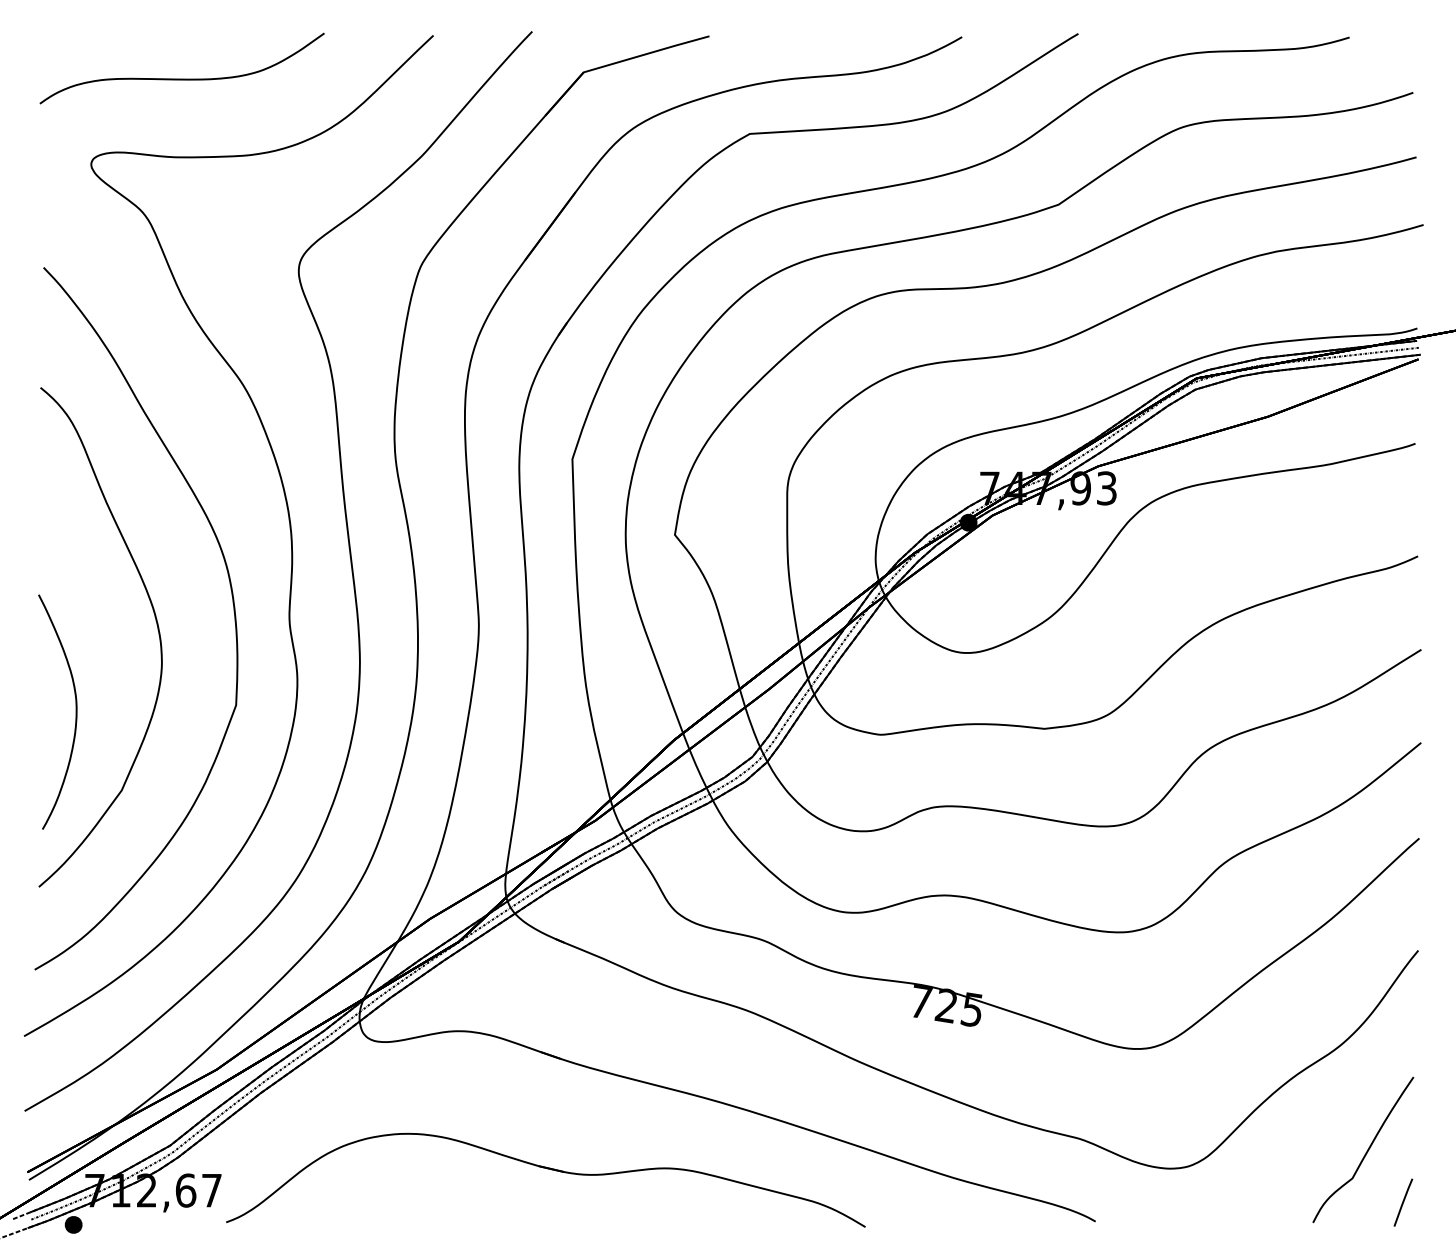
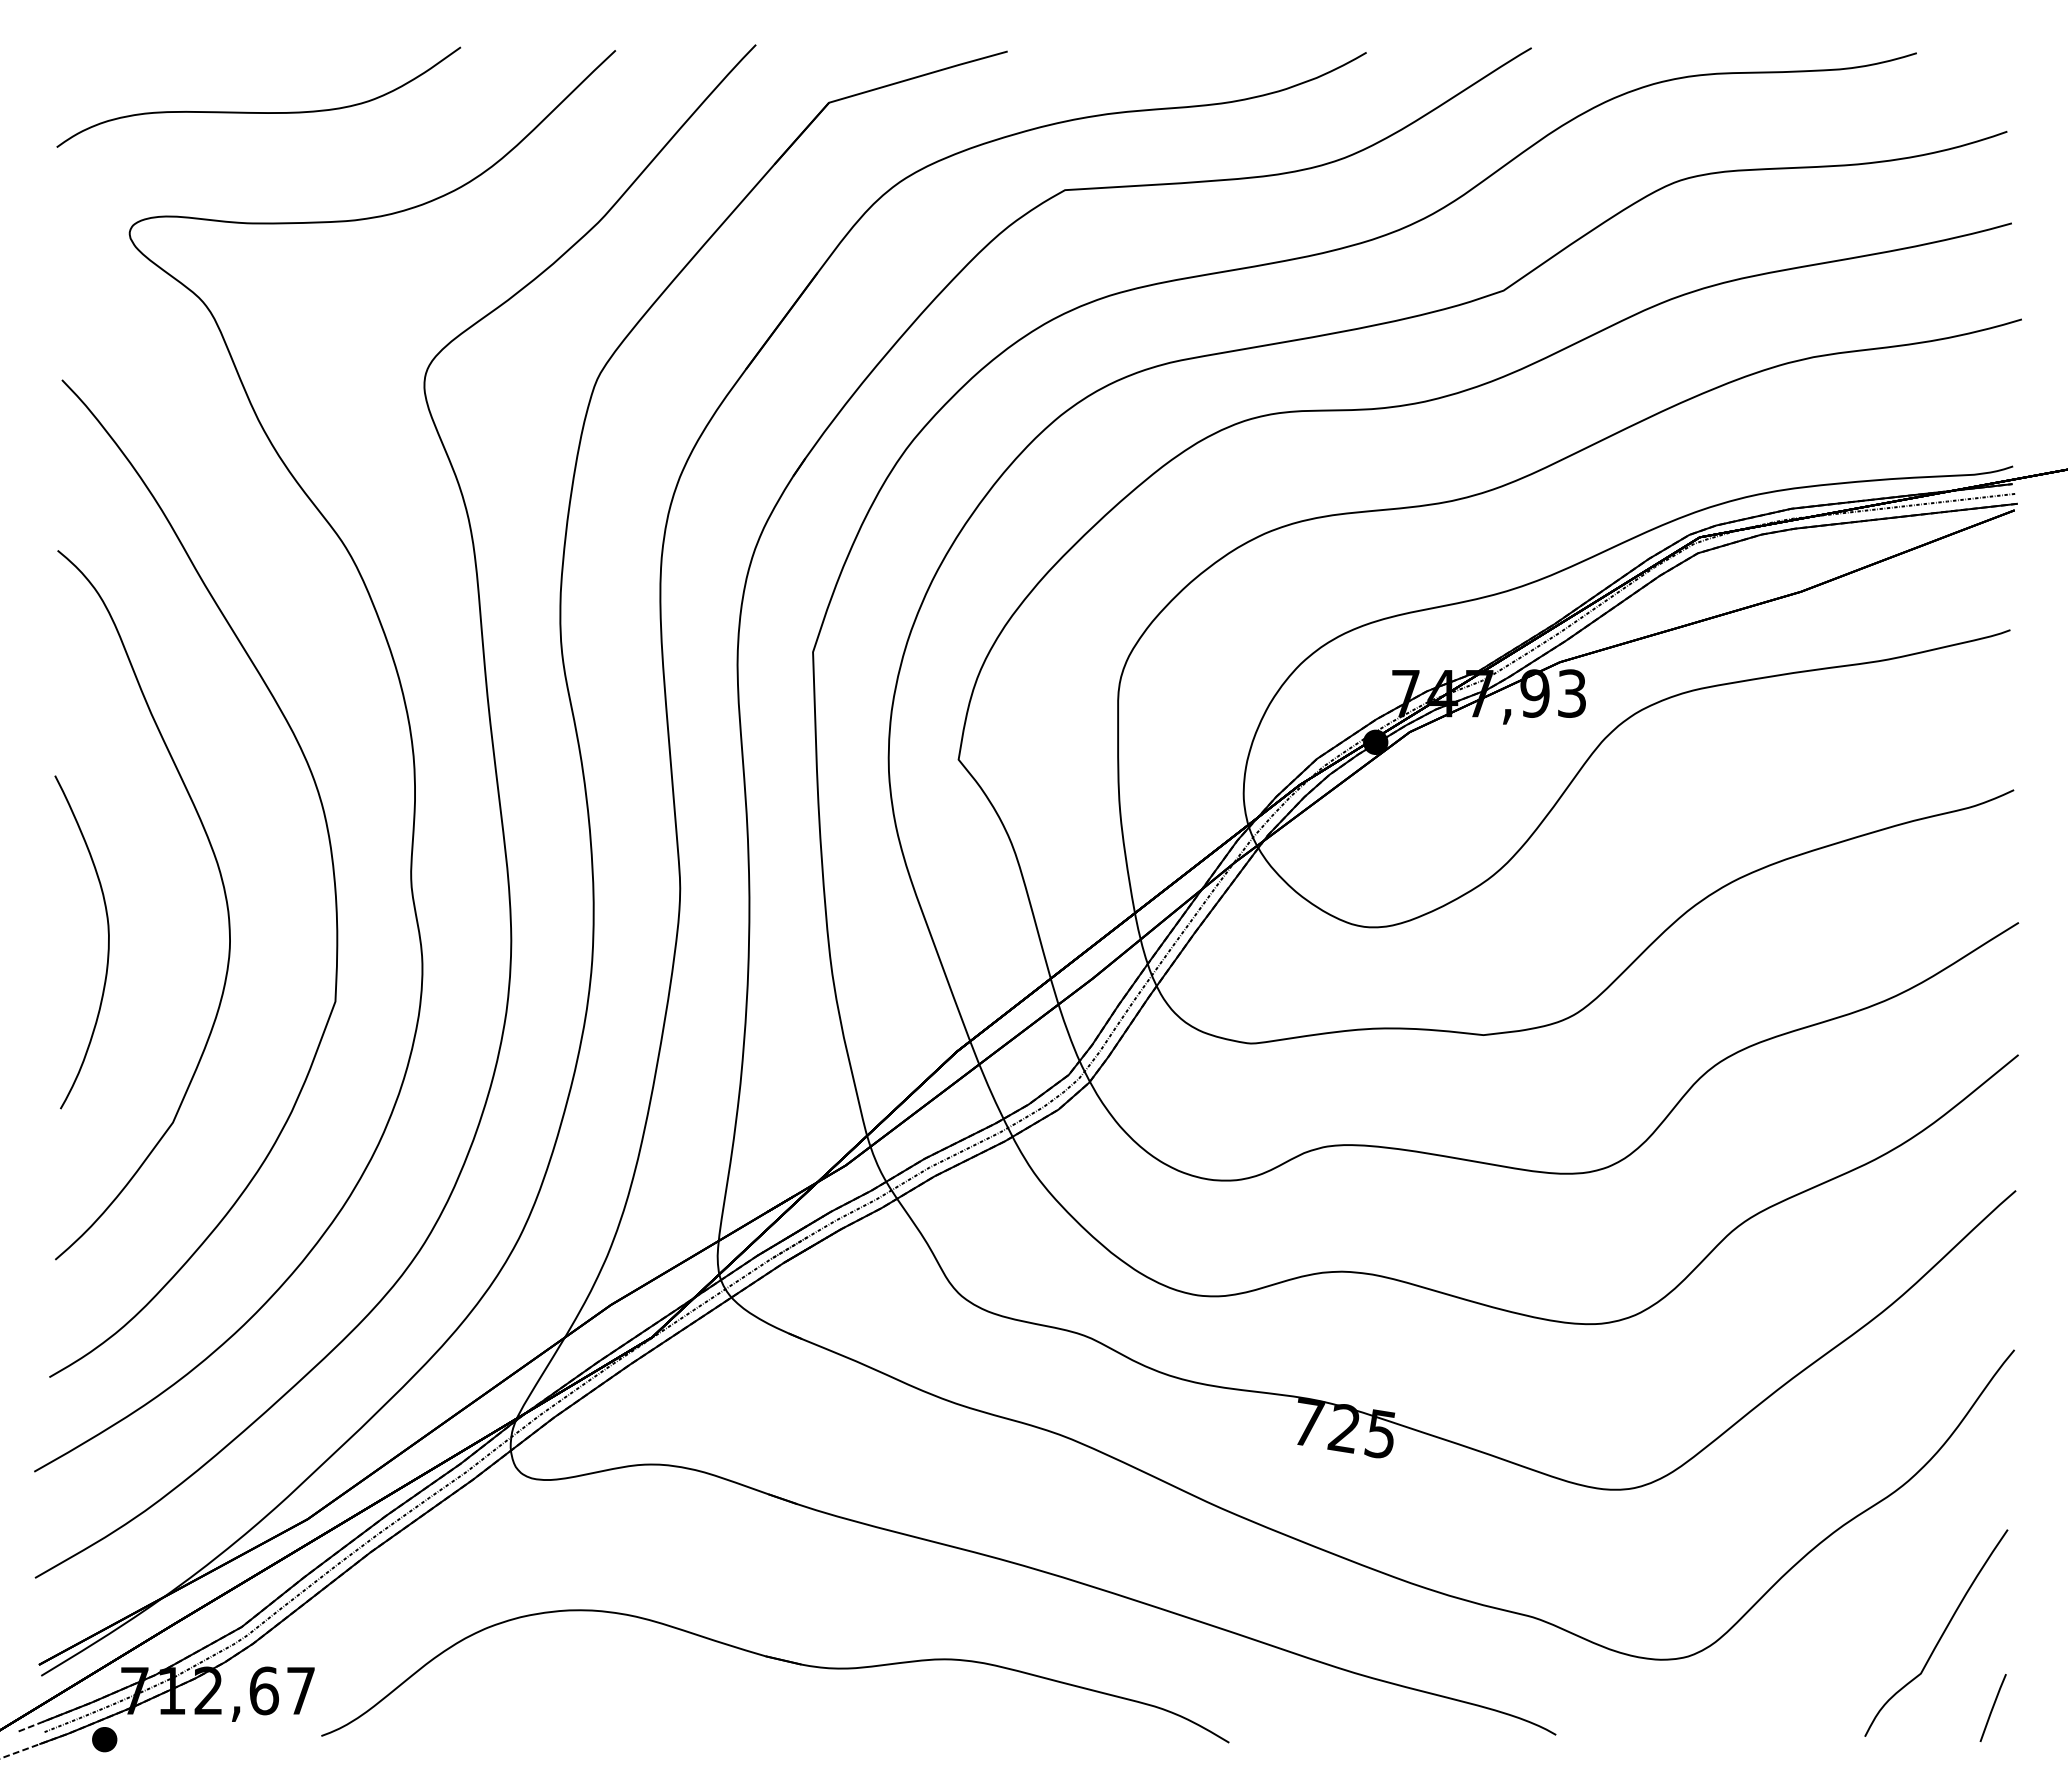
part: (75, 715) -> (107, 946), moved

